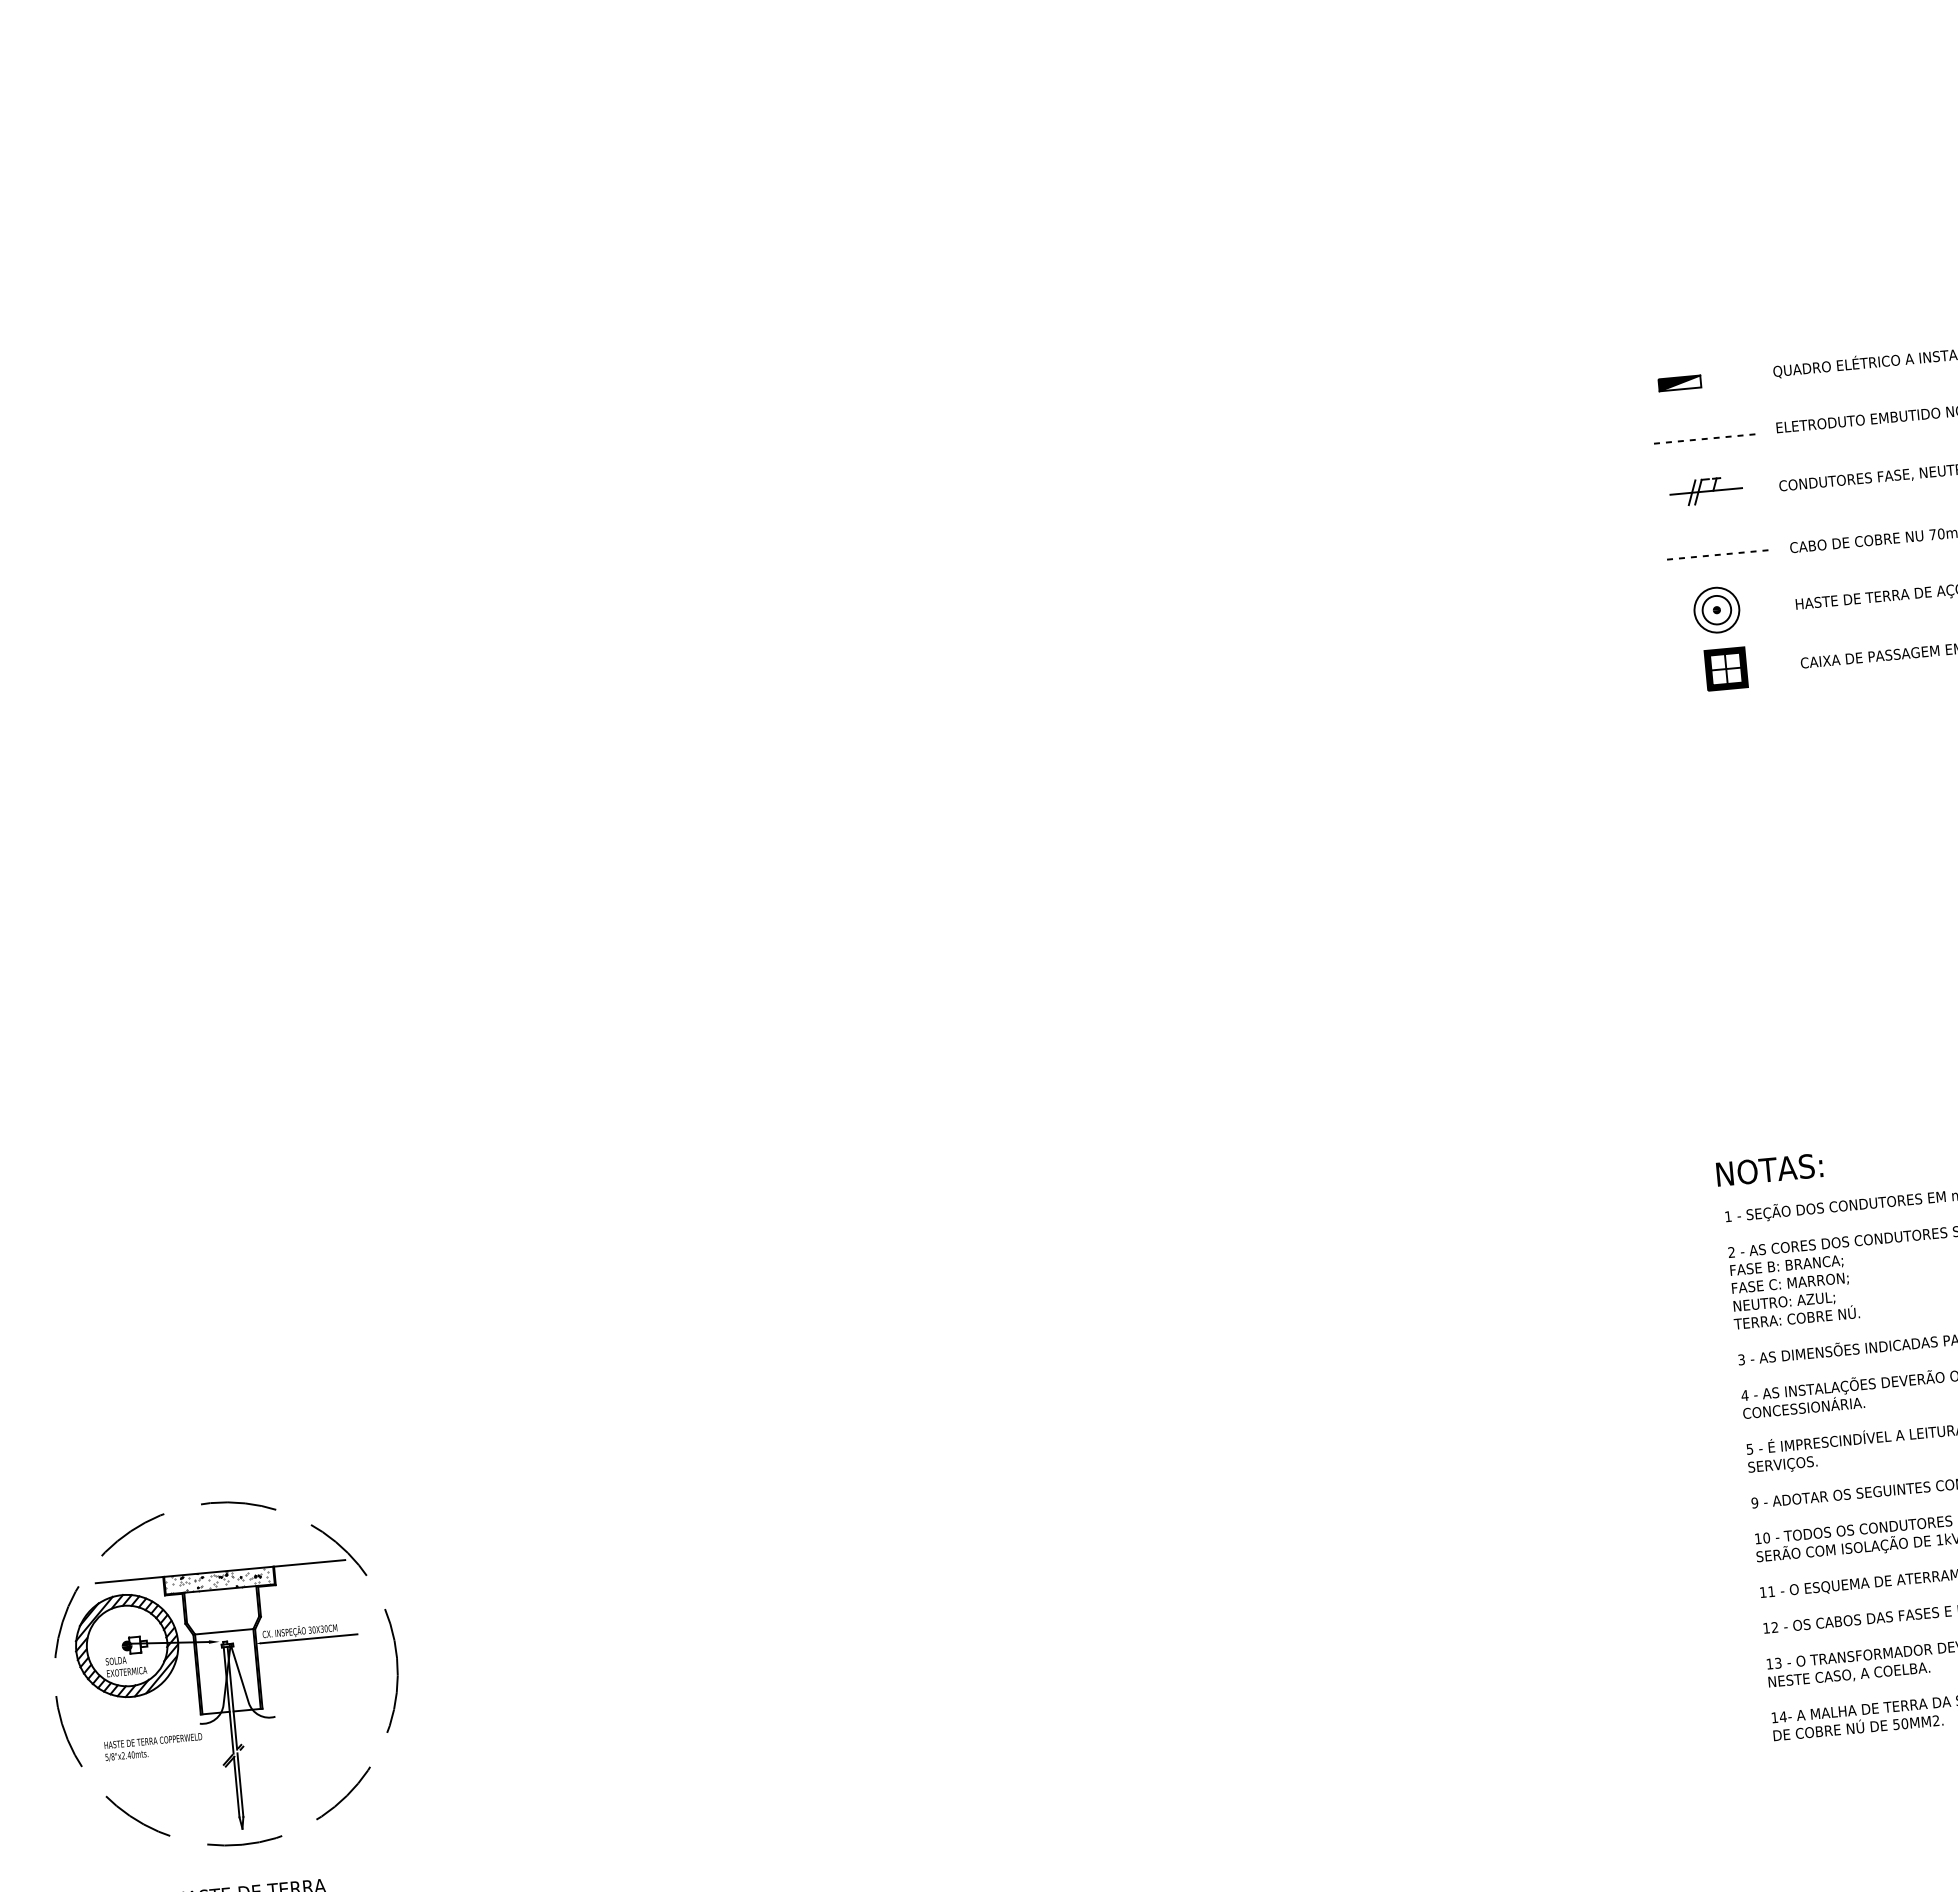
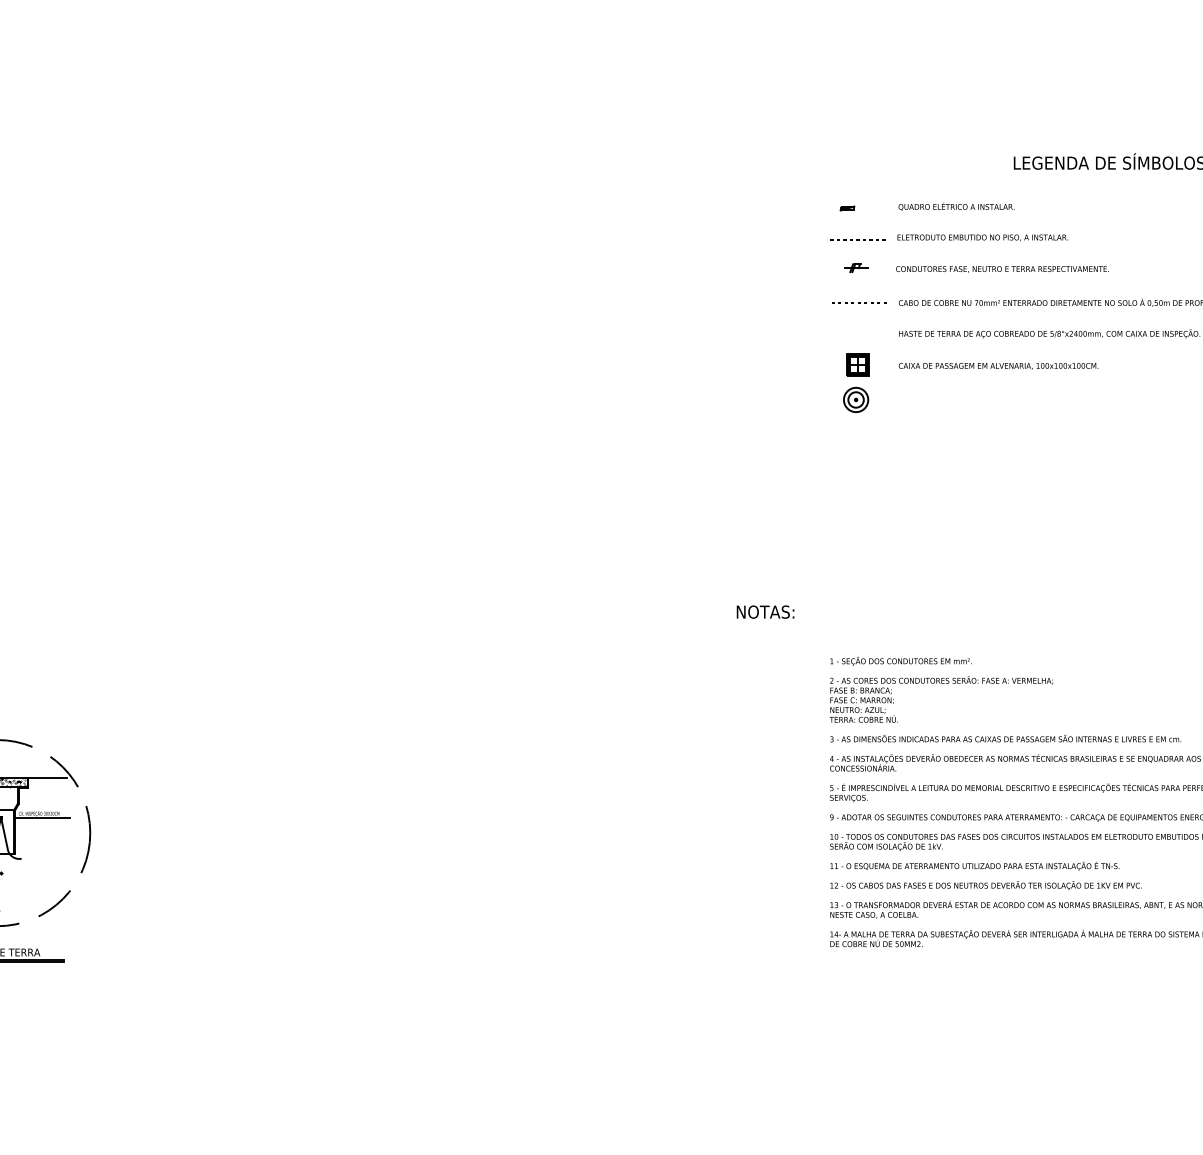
part: (1679, 383) -> (847, 208), size x0.6
part: (1706, 489) -> (856, 267), size x0.6
part: (1717, 609) -> (856, 399), moved
text: (1769, 1168) -> (765, 611), moved

